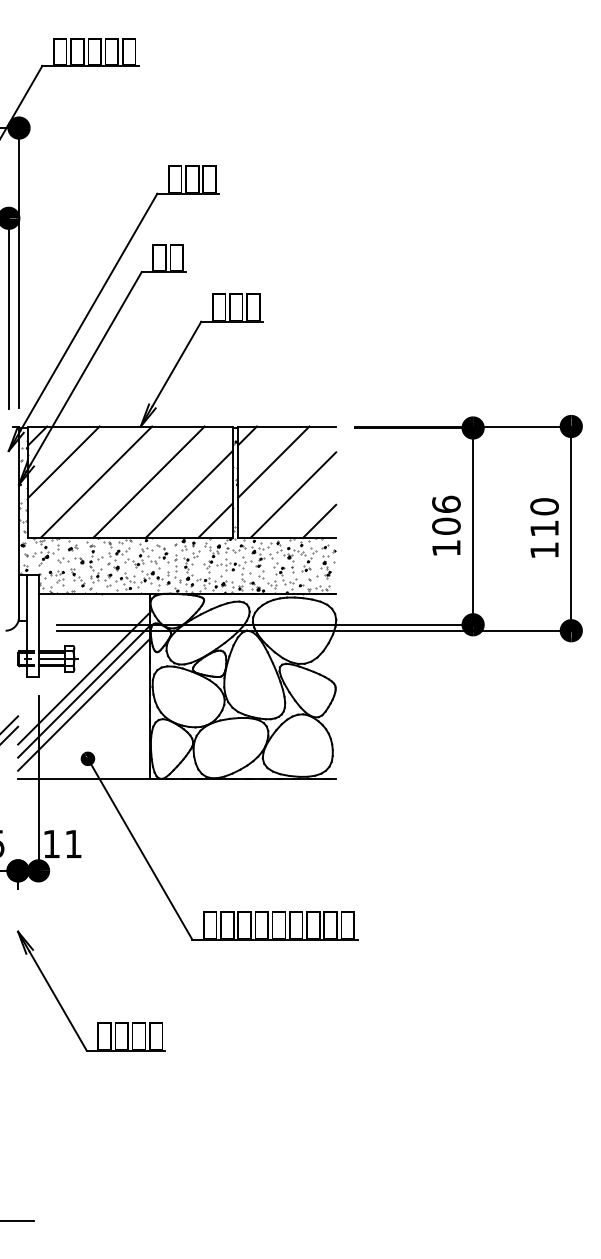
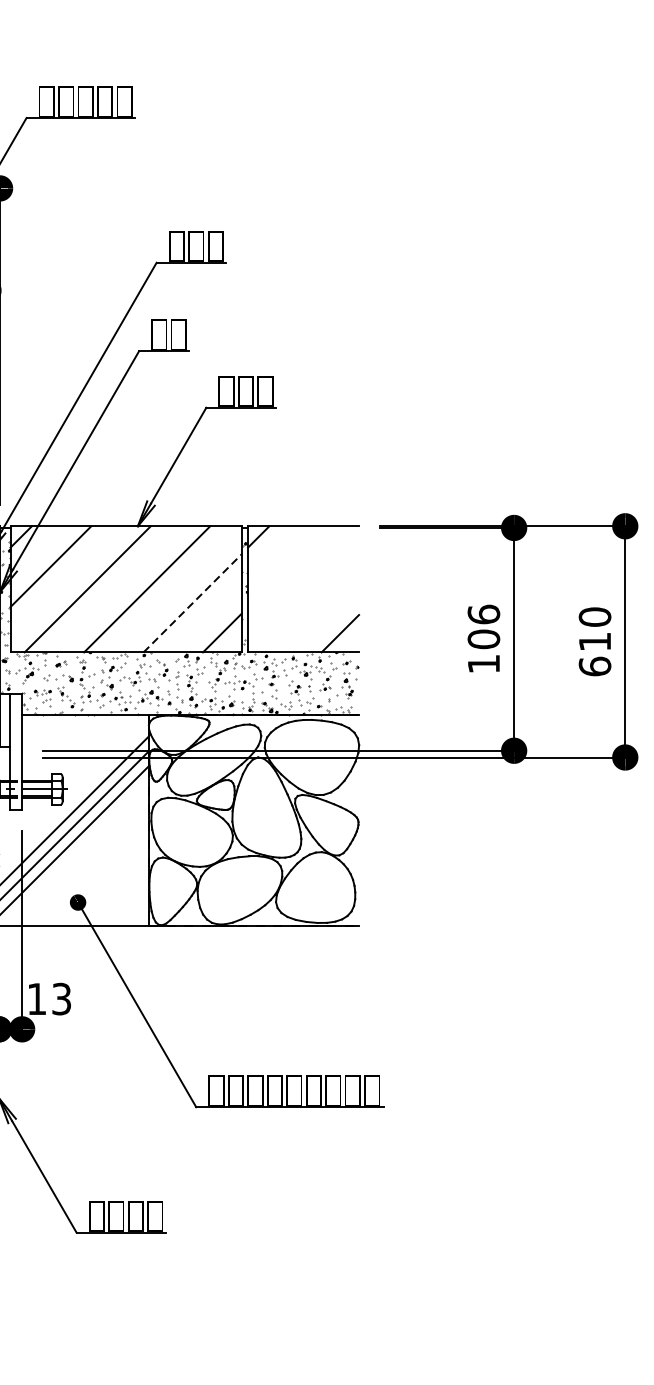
line: (273, 461) -> (288, 565), removed
line: (189, 494) -> (193, 603), solid -> dashed
line: (293, 494) -> (310, 603), removed
text: (544, 549) -> (594, 665), 110 -> 610
text: (73, 843) -> (61, 998), 11 -> 13

